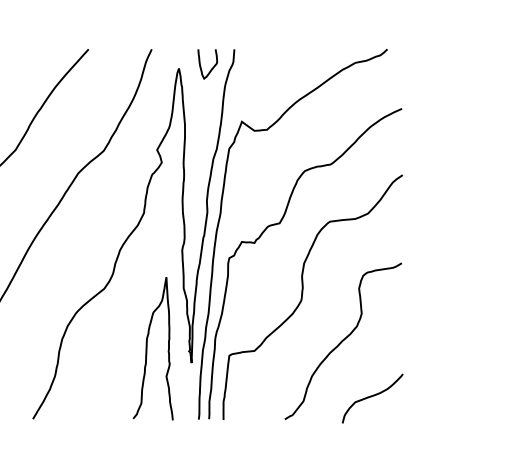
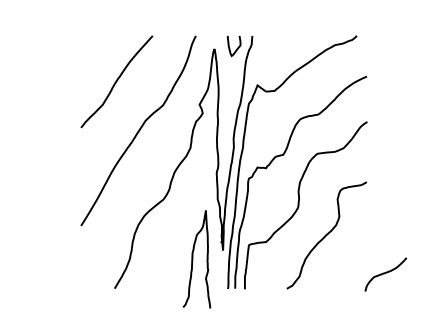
curve: (148, 348) -> (193, 259), moved
curve: (372, 396) -> (385, 273), moved

